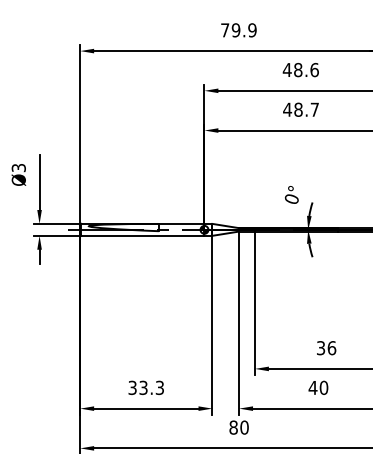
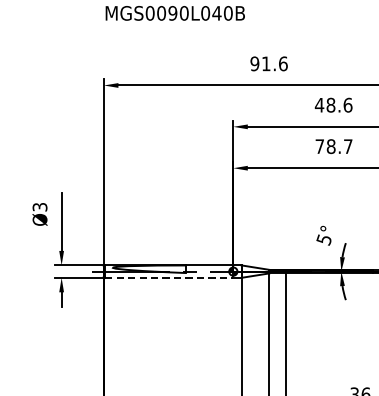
text: (238, 30) -> (268, 64), 79.9 -> 91.6
text: (287, 109) -> (319, 146), 48.7 -> 78.7
text: (291, 199) -> (323, 240), 0° -> 5°
line: (142, 235) -> (168, 277), solid -> dashed

